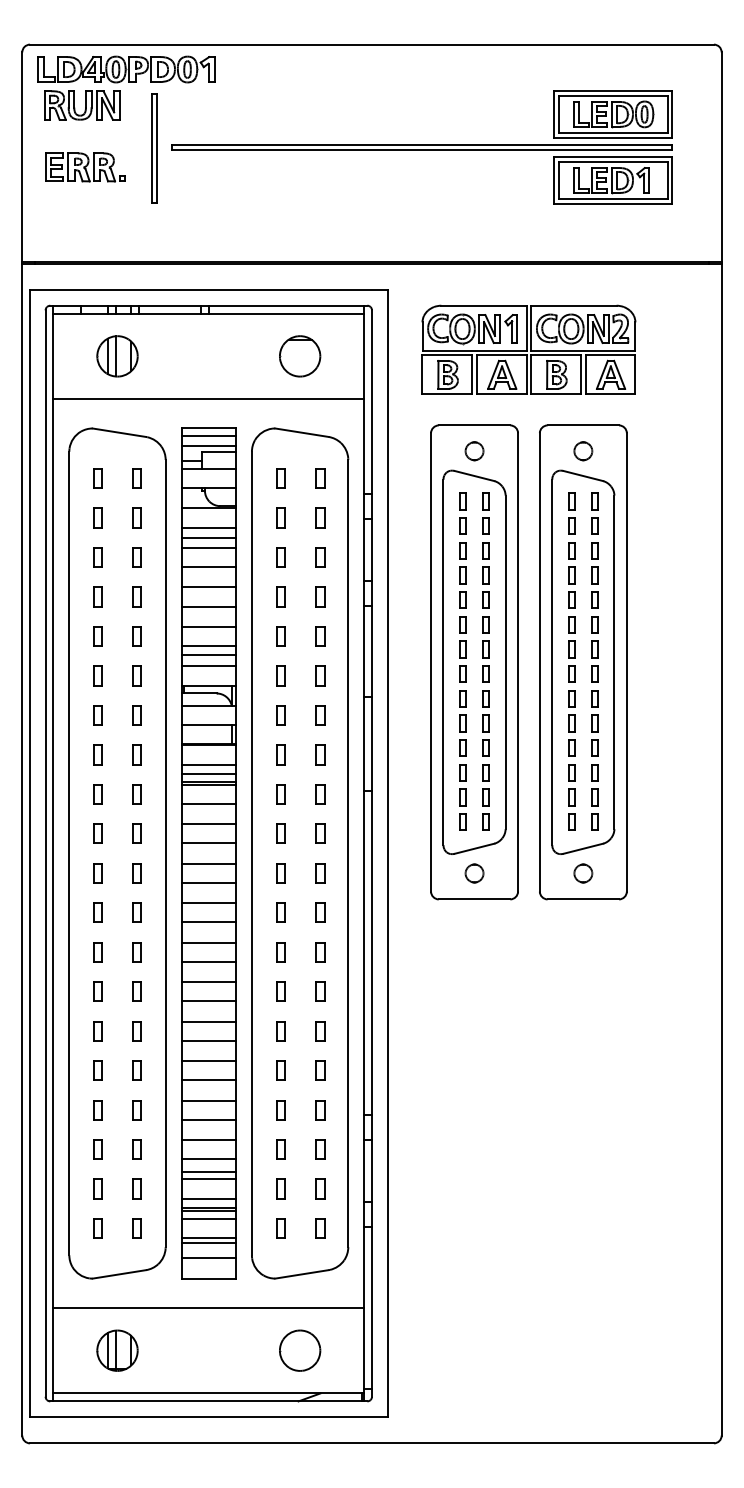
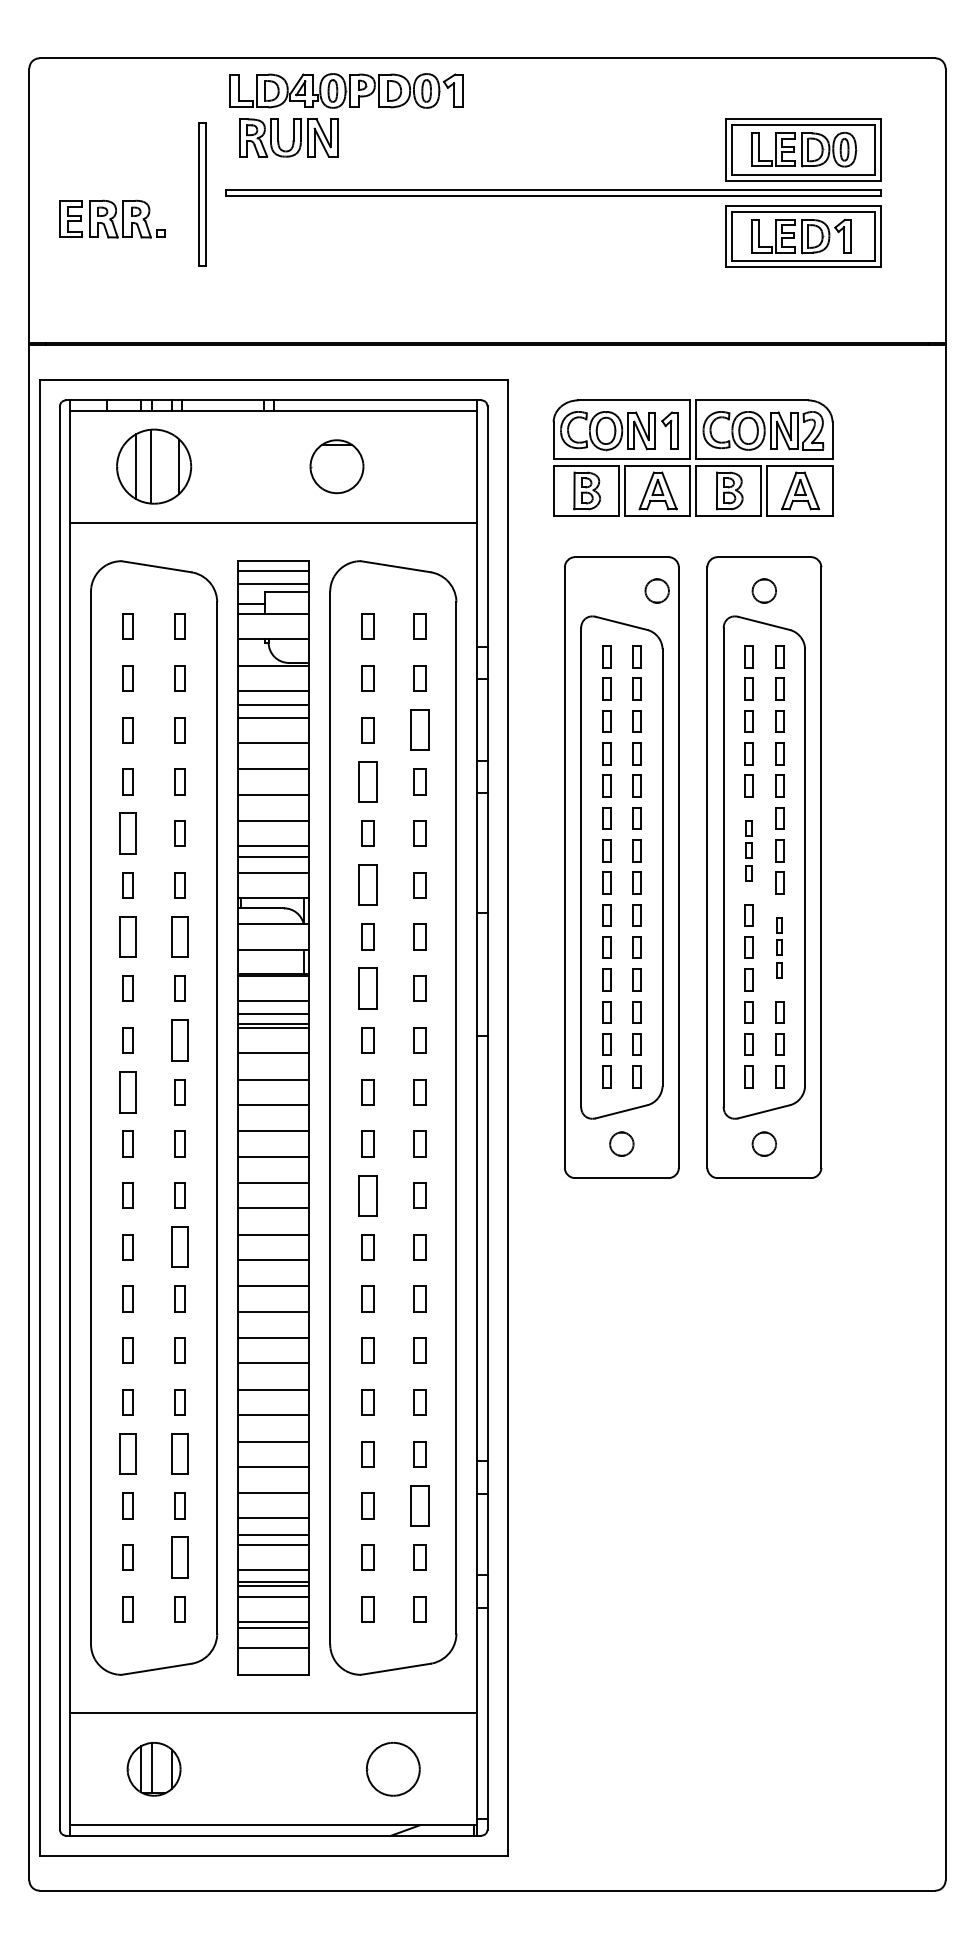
part: (126, 87) -> (346, 114), moved
part: (117, 356) -> (154, 466), size x1.4
part: (300, 356) -> (337, 466), moved
part: (474, 451) -> (657, 591), moved
part: (320, 557) -> (420, 730), size x1.6
part: (280, 596) -> (367, 781), size x1.6
part: (97, 636) -> (127, 833), size x1.6
part: (571, 649) -> (748, 850), size x0.7
part: (280, 675) -> (367, 884), size x1.6
part: (97, 715) -> (127, 937), size x1.6
part: (136, 715) -> (178, 937), size x1.6
part: (594, 723) -> (778, 947), size x0.7
part: (280, 754) -> (367, 988), size x1.6
part: (136, 794) -> (178, 1040), size x1.6
part: (97, 833) -> (127, 1091), size x1.6
part: (280, 912) -> (367, 1195), size x1.6
part: (136, 952) -> (178, 1247), size x1.6
part: (97, 1110) -> (127, 1454), size x1.6
part: (136, 1110) -> (178, 1454), size x1.6
part: (320, 1149) -> (420, 1505), size x1.6
part: (136, 1188) -> (178, 1556), size x1.6

